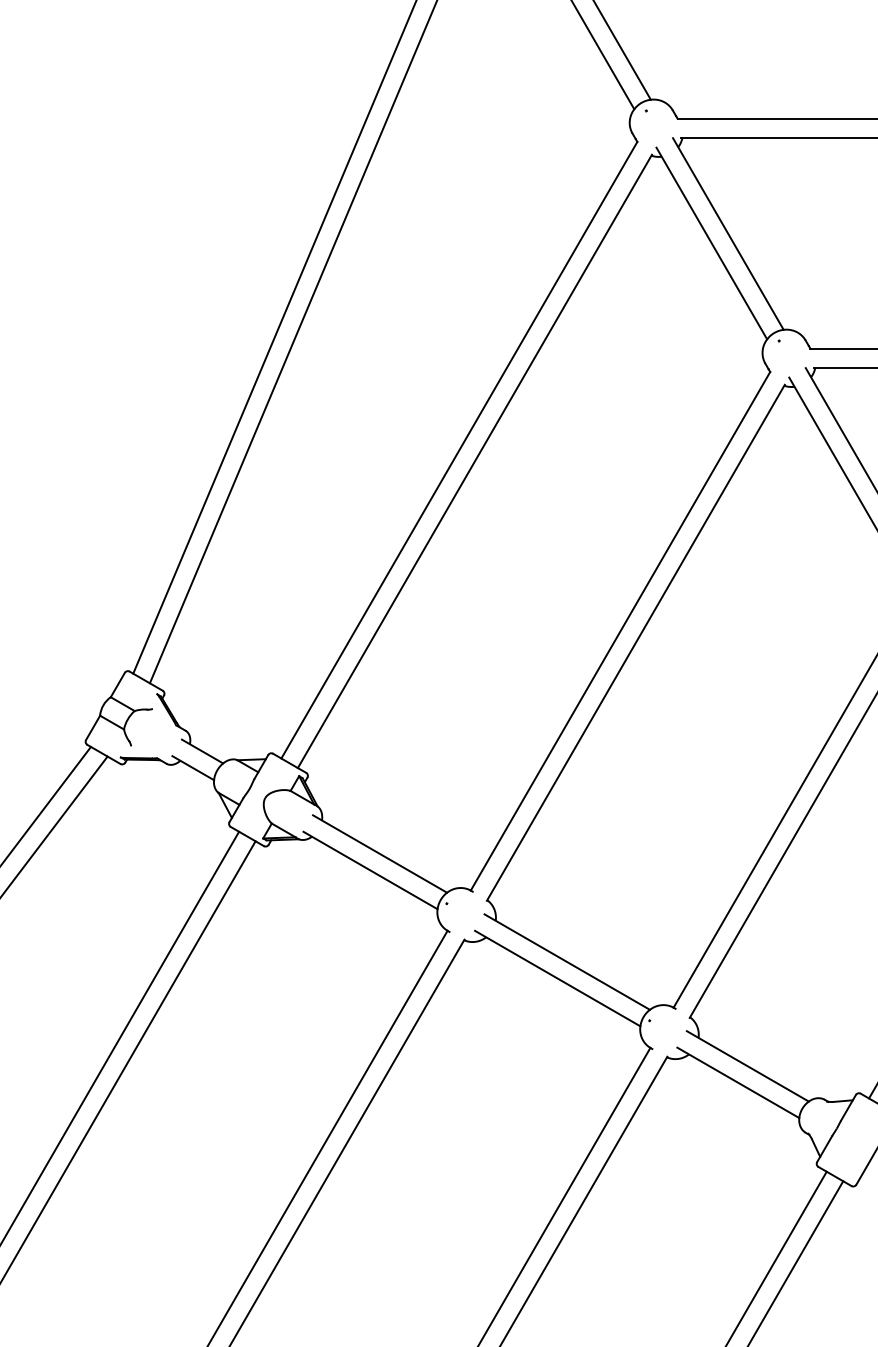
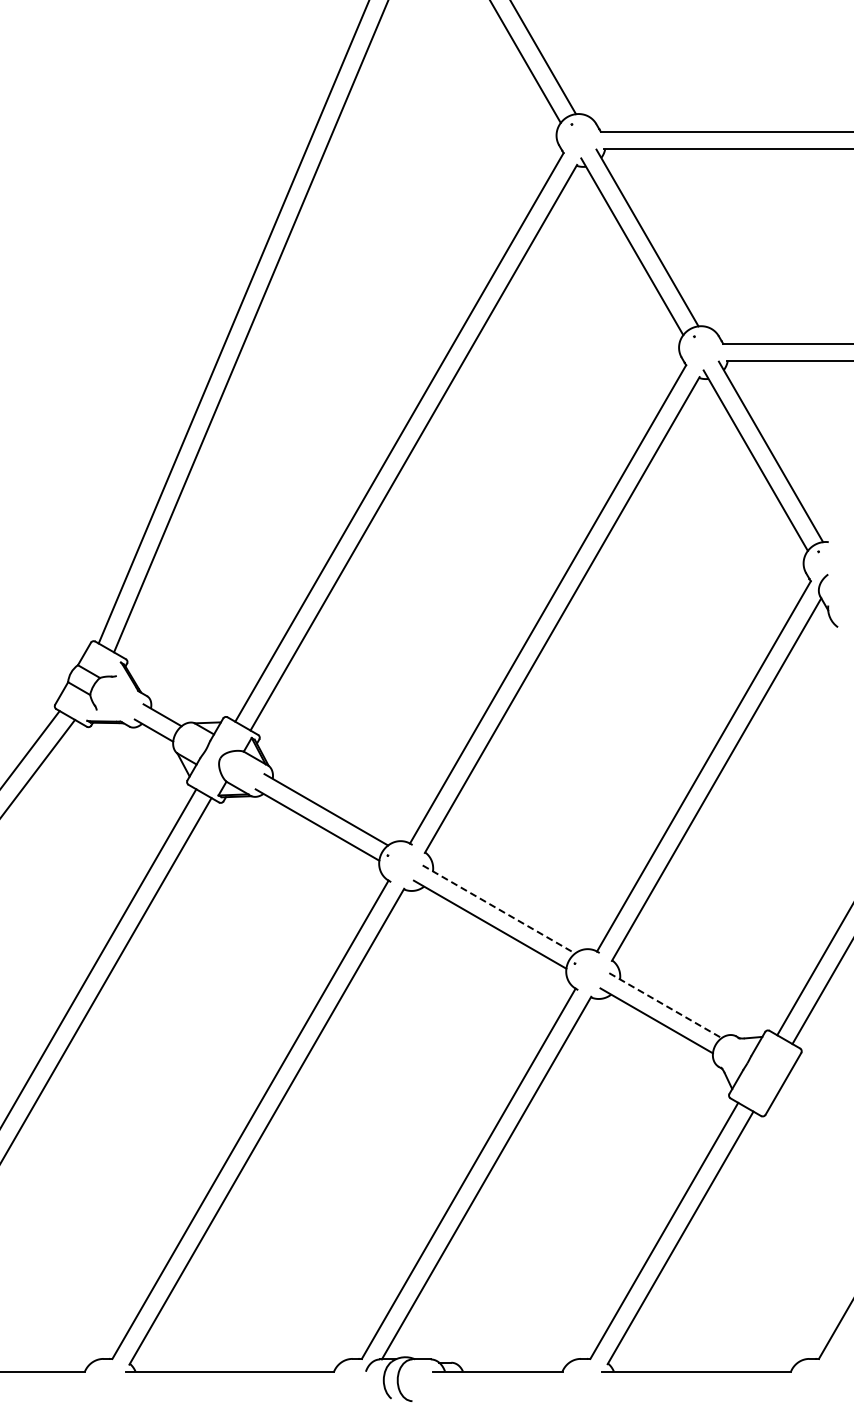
line: (567, 962) -> (499, 909), solid -> dashed
line: (747, 1066) -> (665, 1005), solid -> dashed

